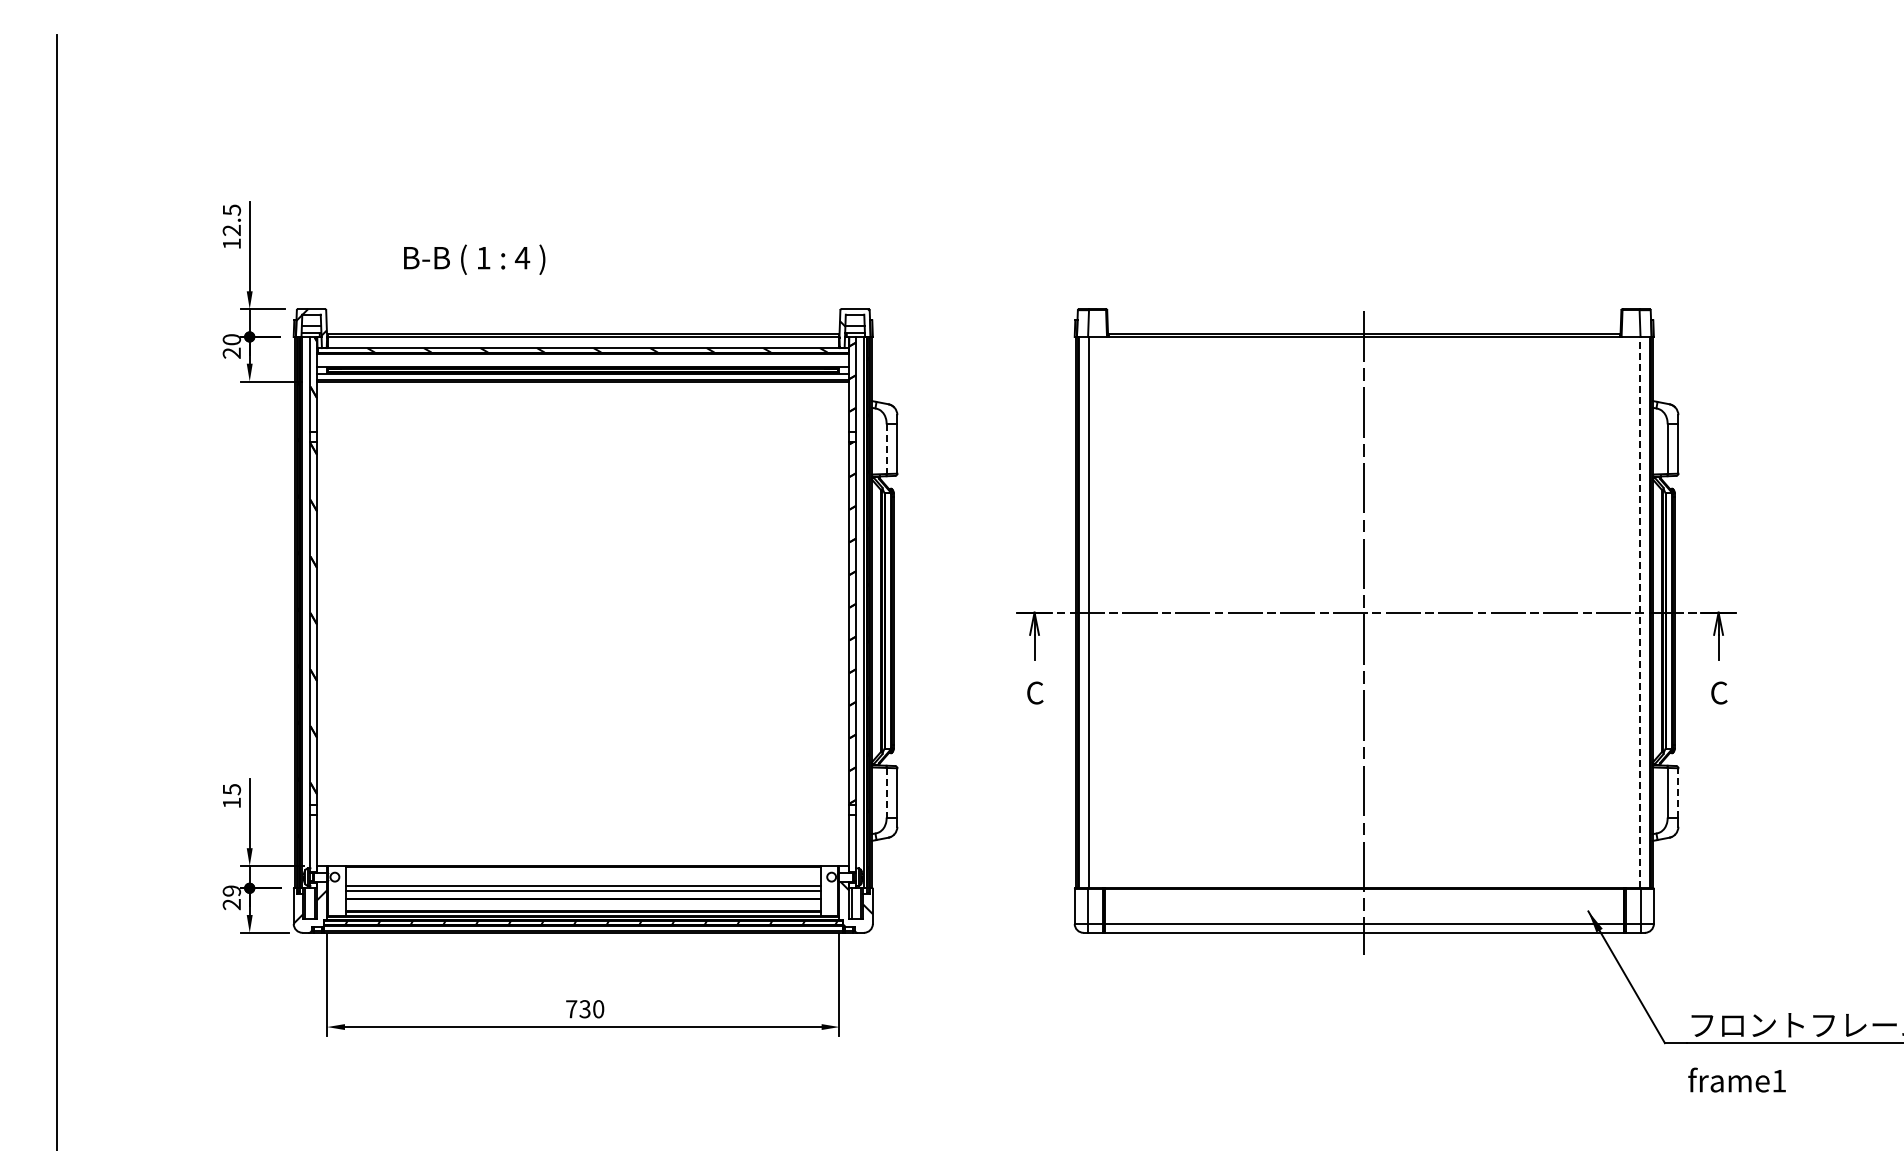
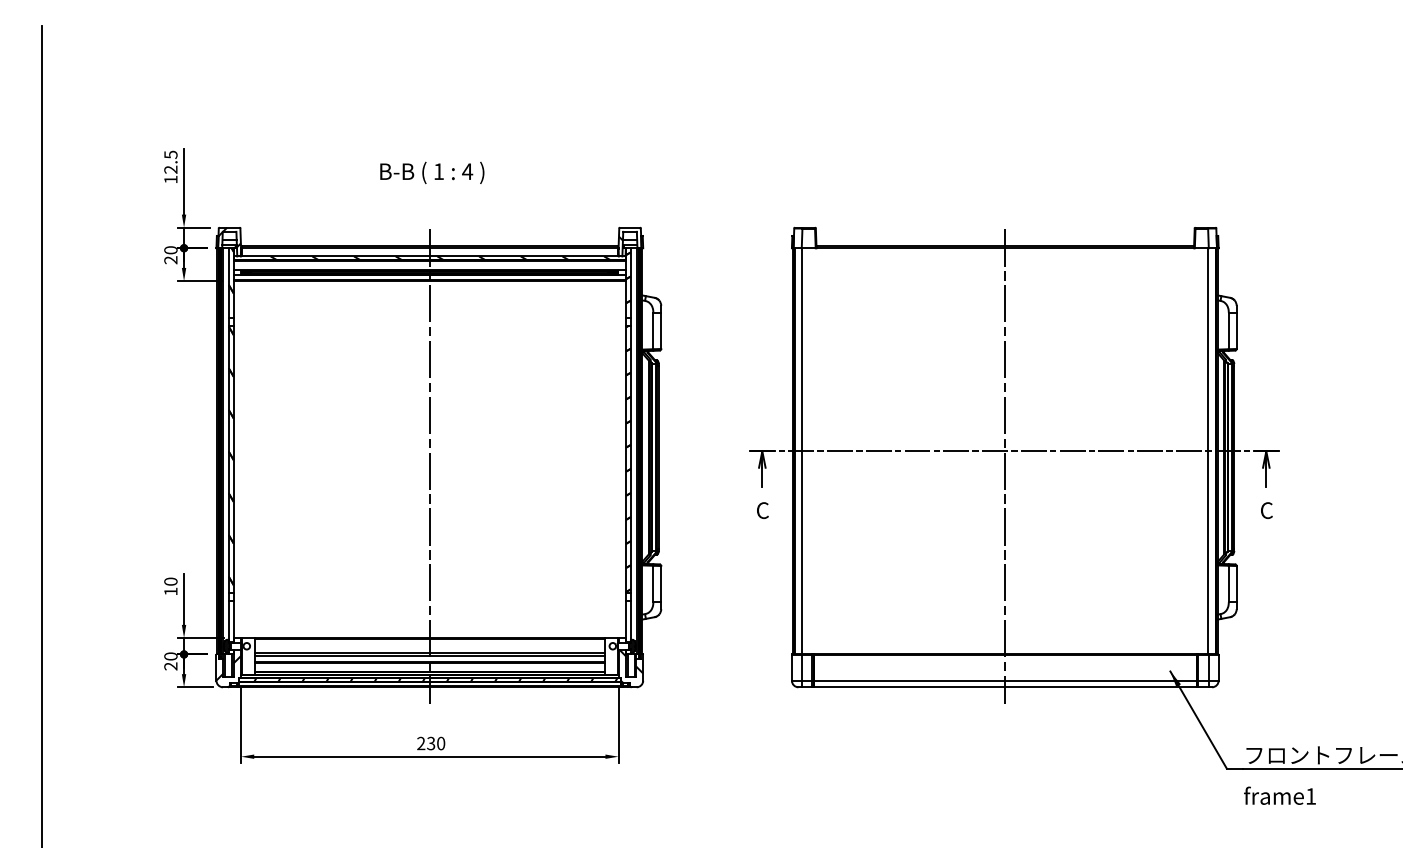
text: (474, 259) -> (432, 172), moved
line: (886, 449) -> (653, 331), dashed -> solid
line: (1639, 612) -> (1208, 451), dashed -> solid
line: (583, 633) -> (429, 466), added
text: (231, 789) -> (170, 581), 15 -> 10
line: (886, 792) -> (653, 583), dashed -> solid
line: (1678, 792) -> (1236, 583), dashed -> solid
text: (231, 890) -> (170, 656), 29 -> 20
text: (571, 1009) -> (421, 743), 730 -> 230

